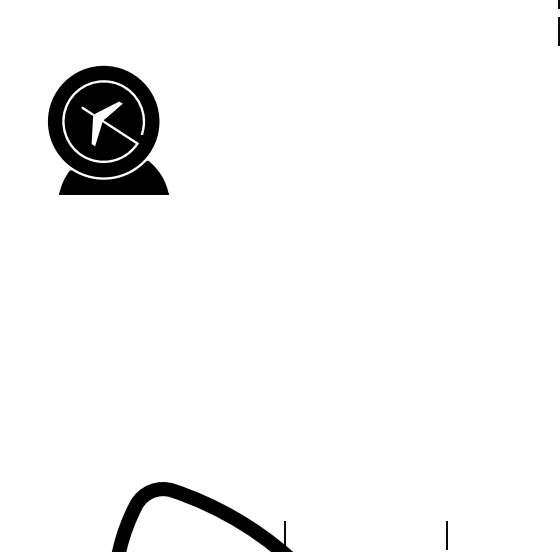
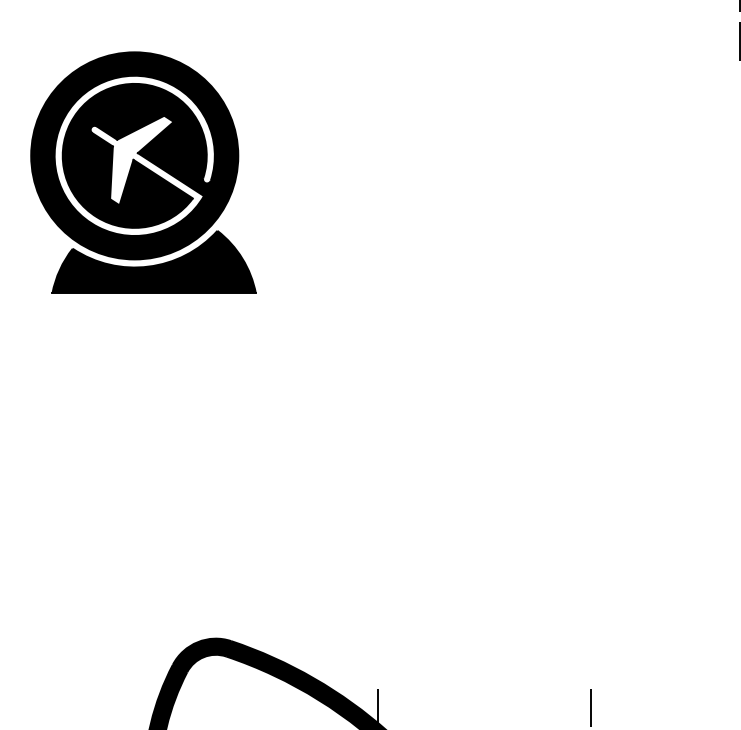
part: (108, 130) -> (143, 172), size x1.43

